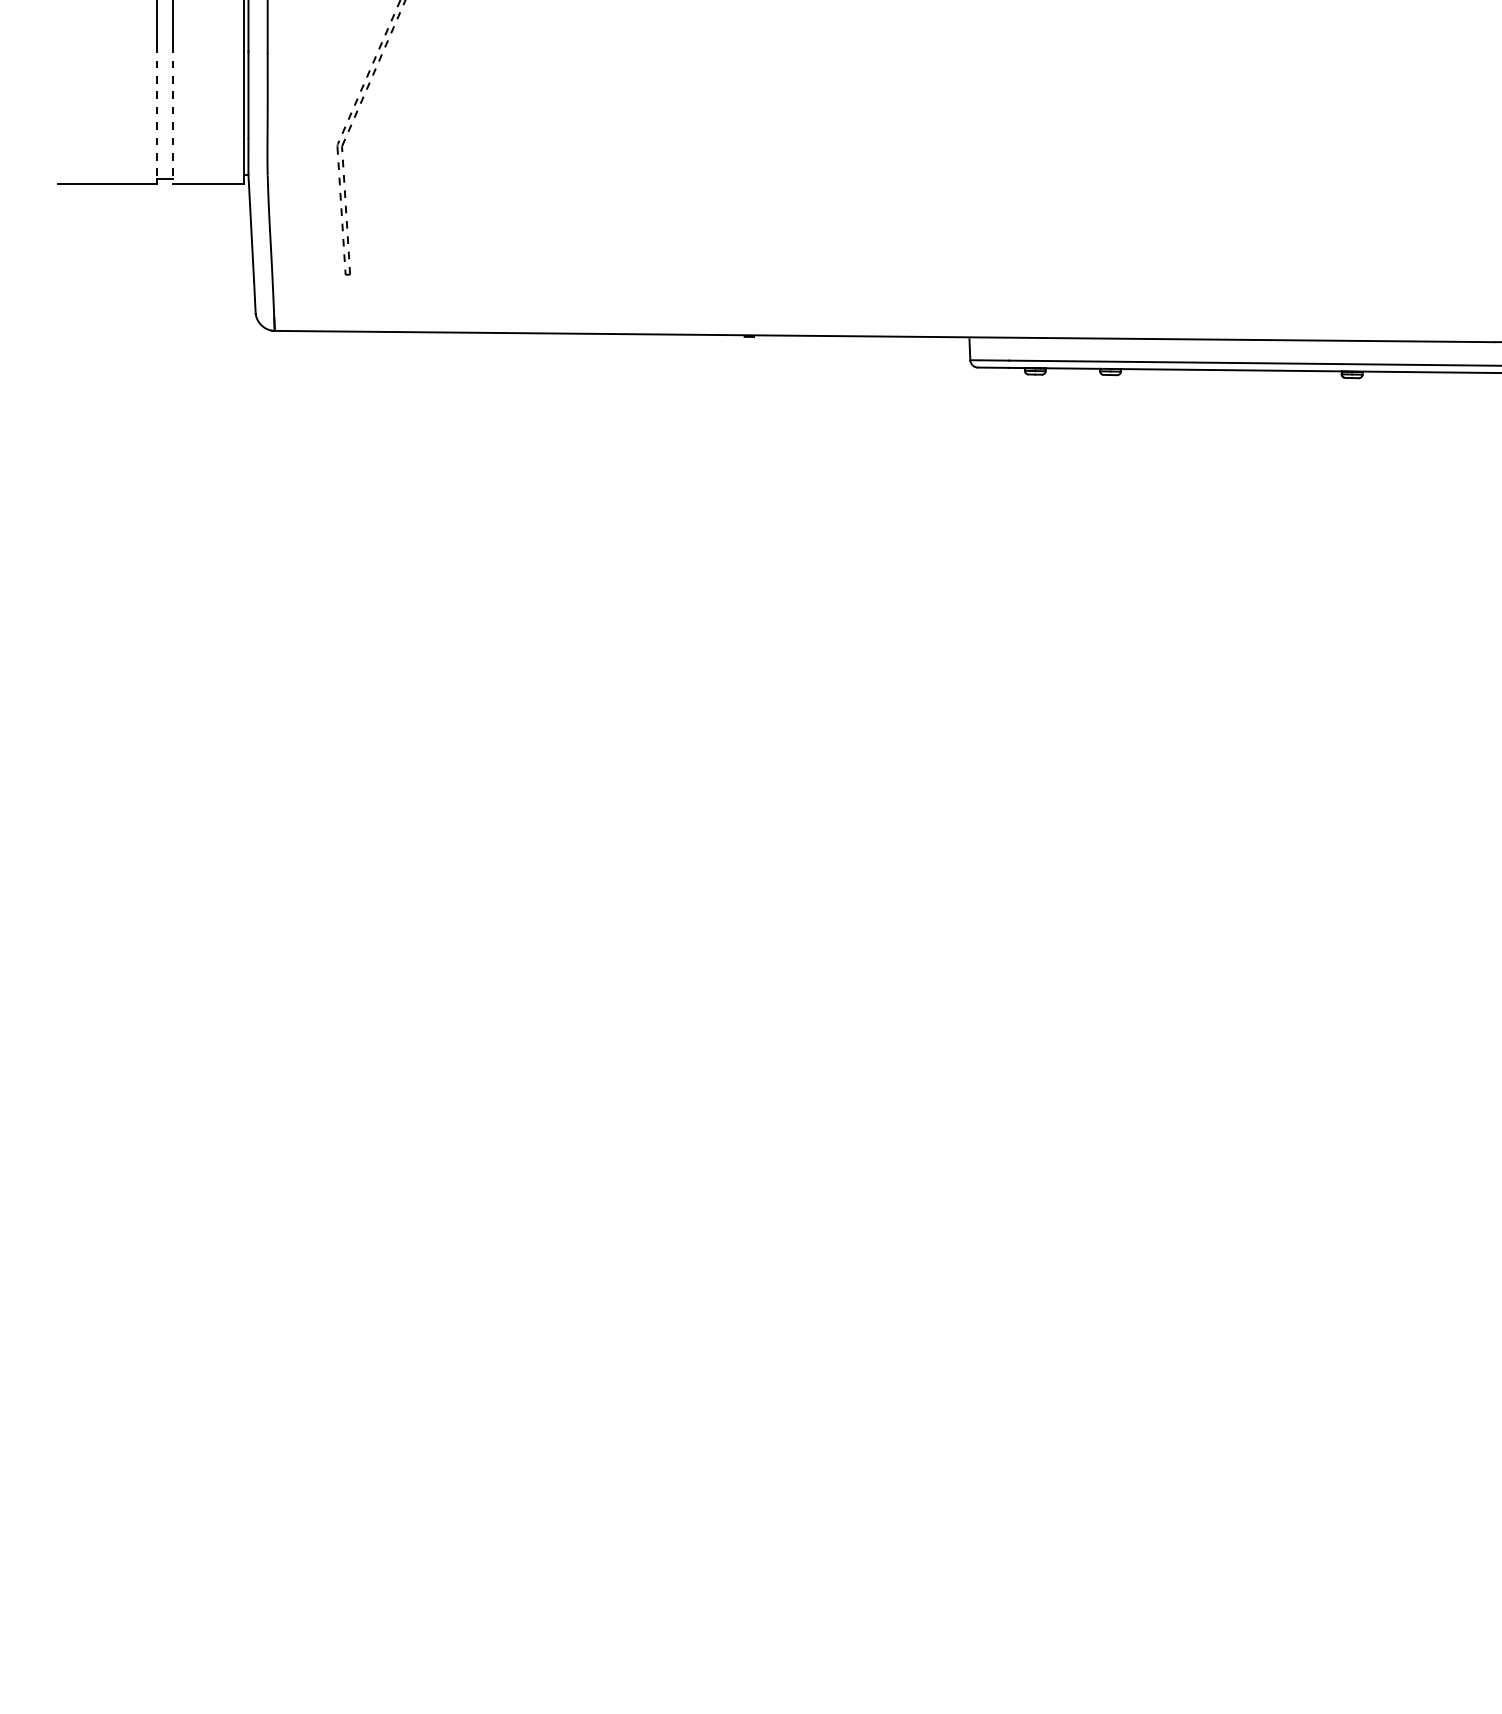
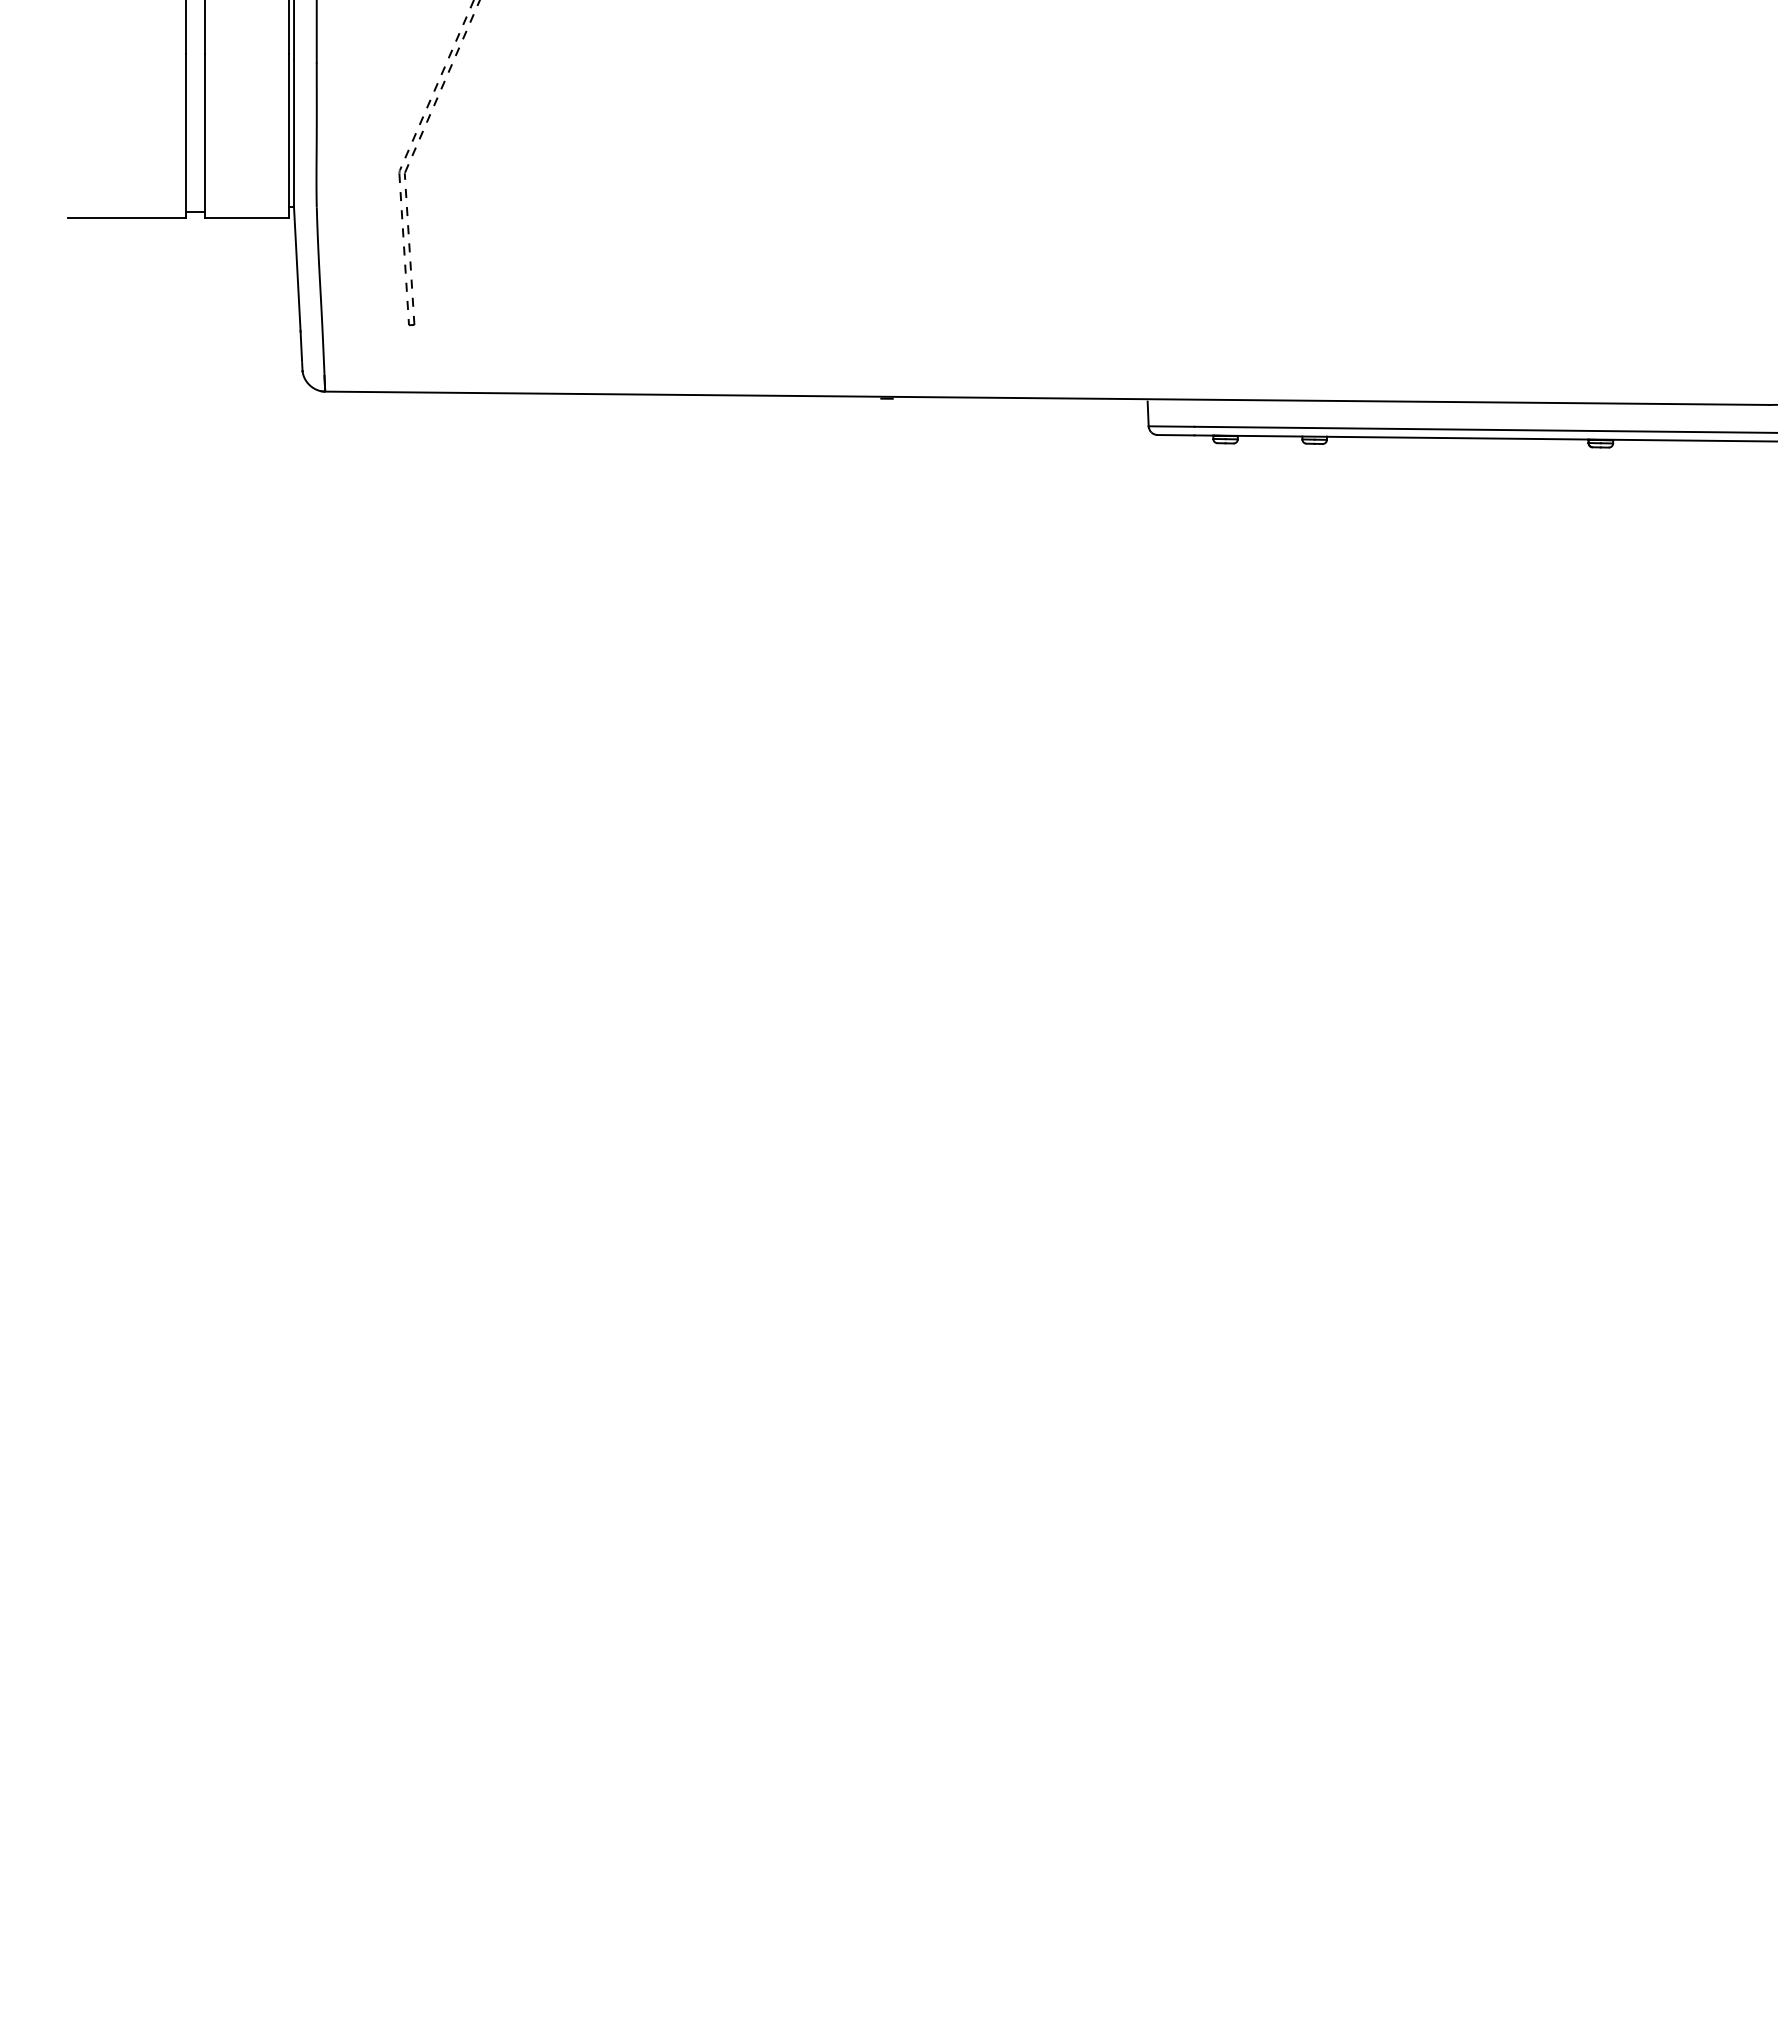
line: (157, 114) -> (186, 135), dashed -> solid
line: (173, 114) -> (205, 135), dashed -> solid

